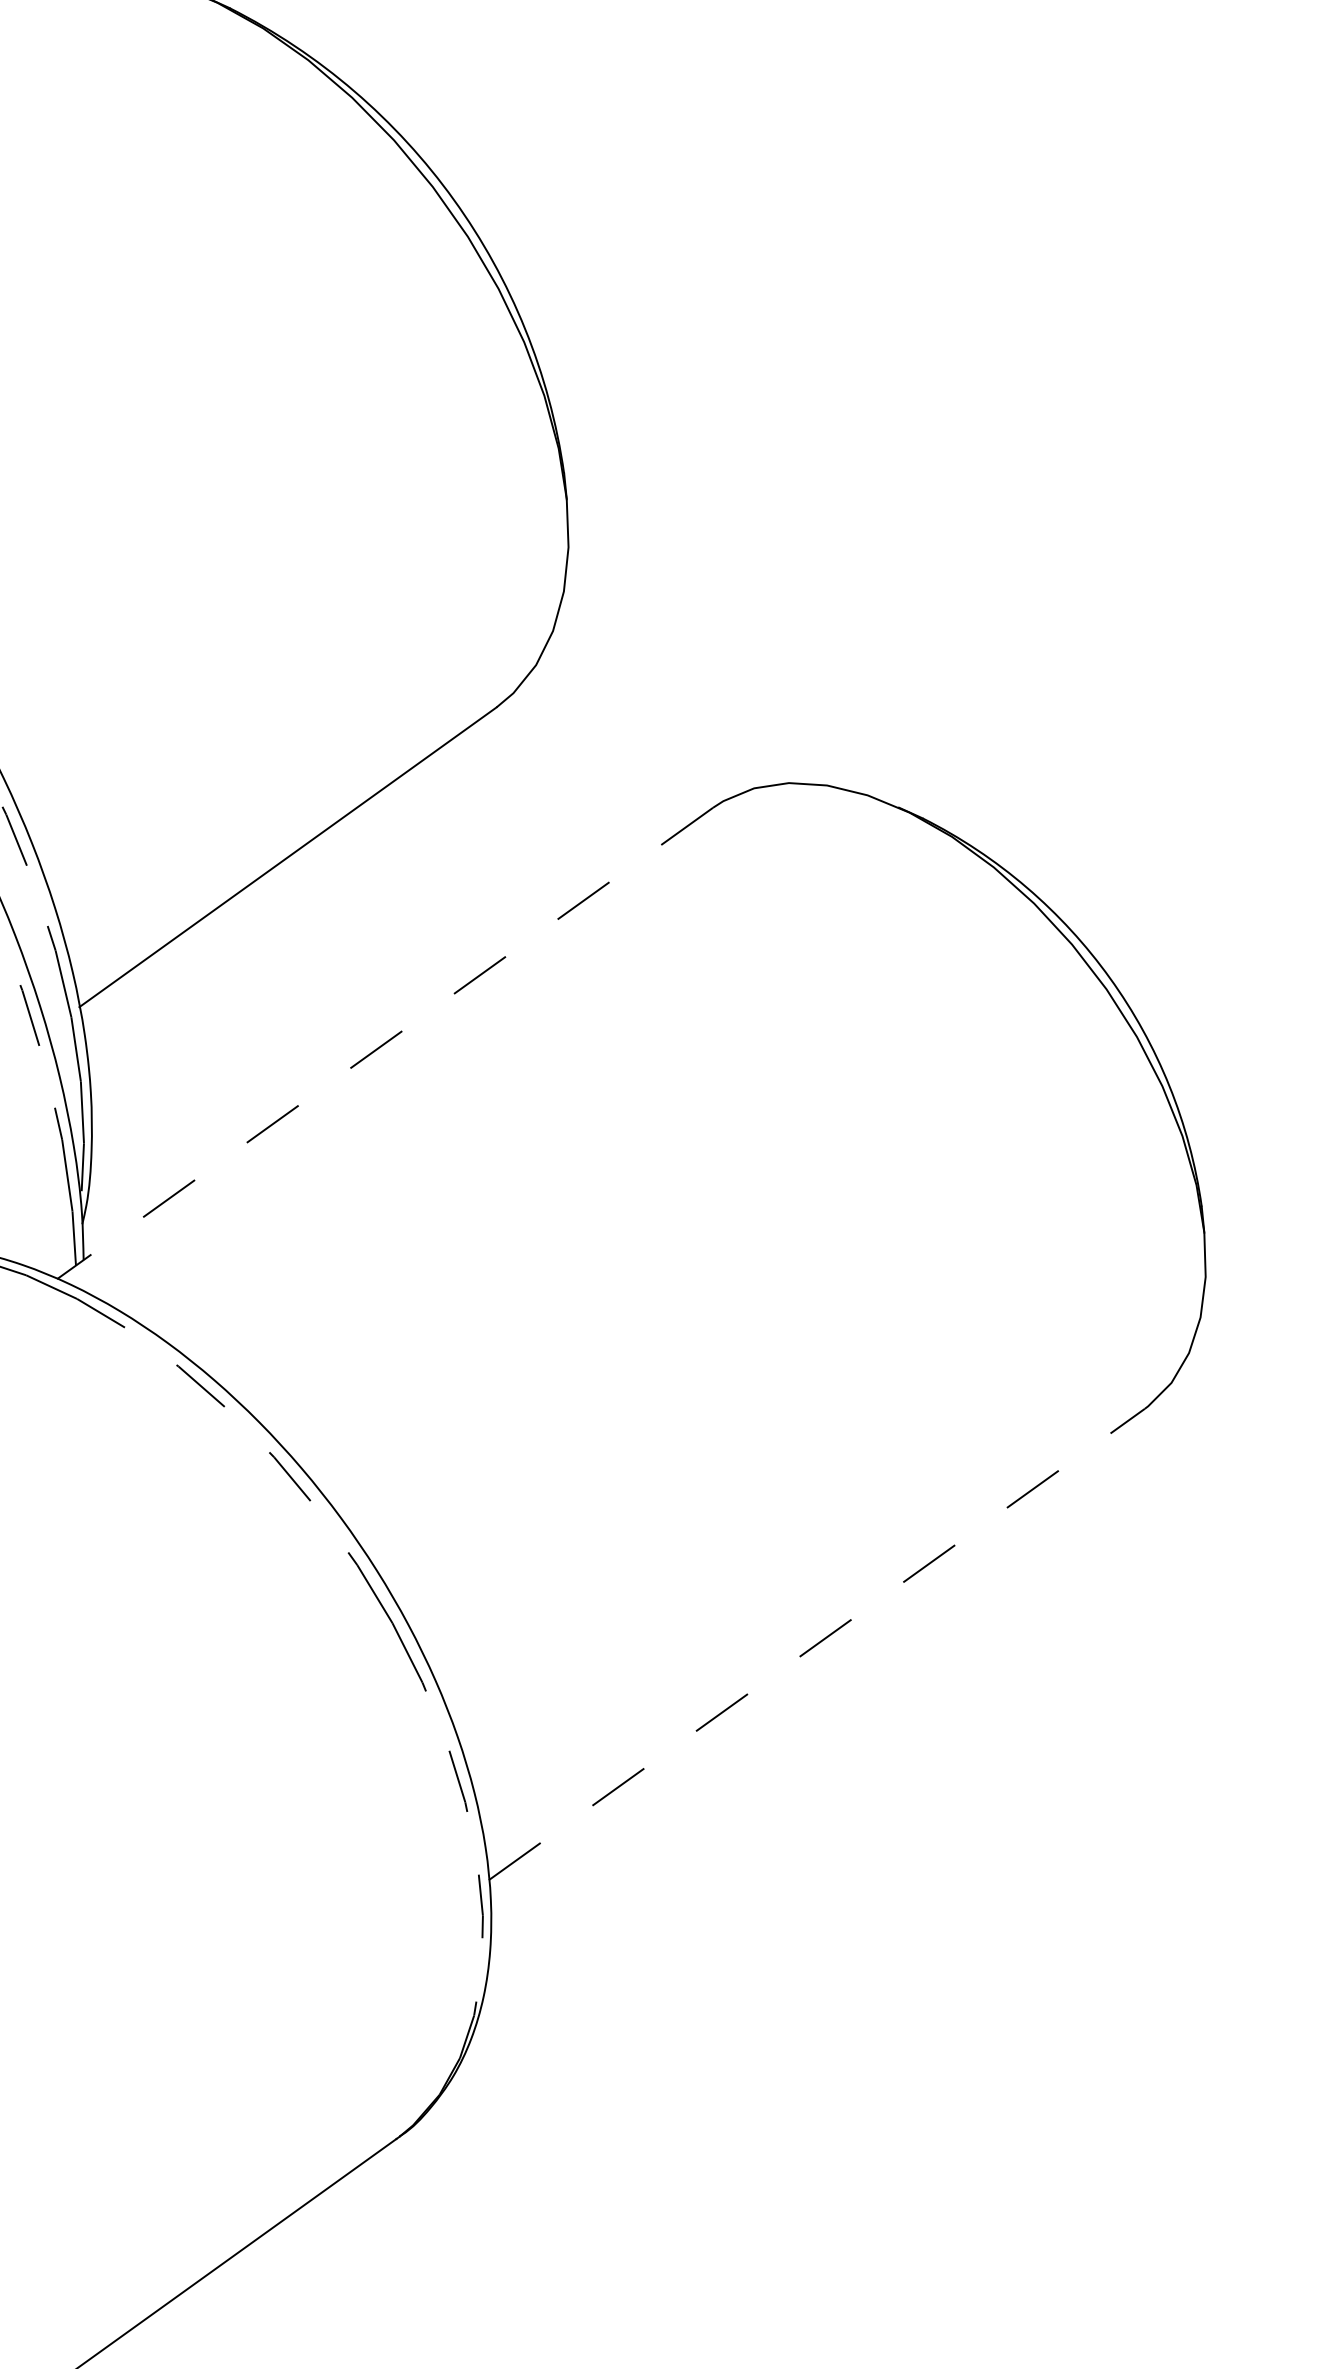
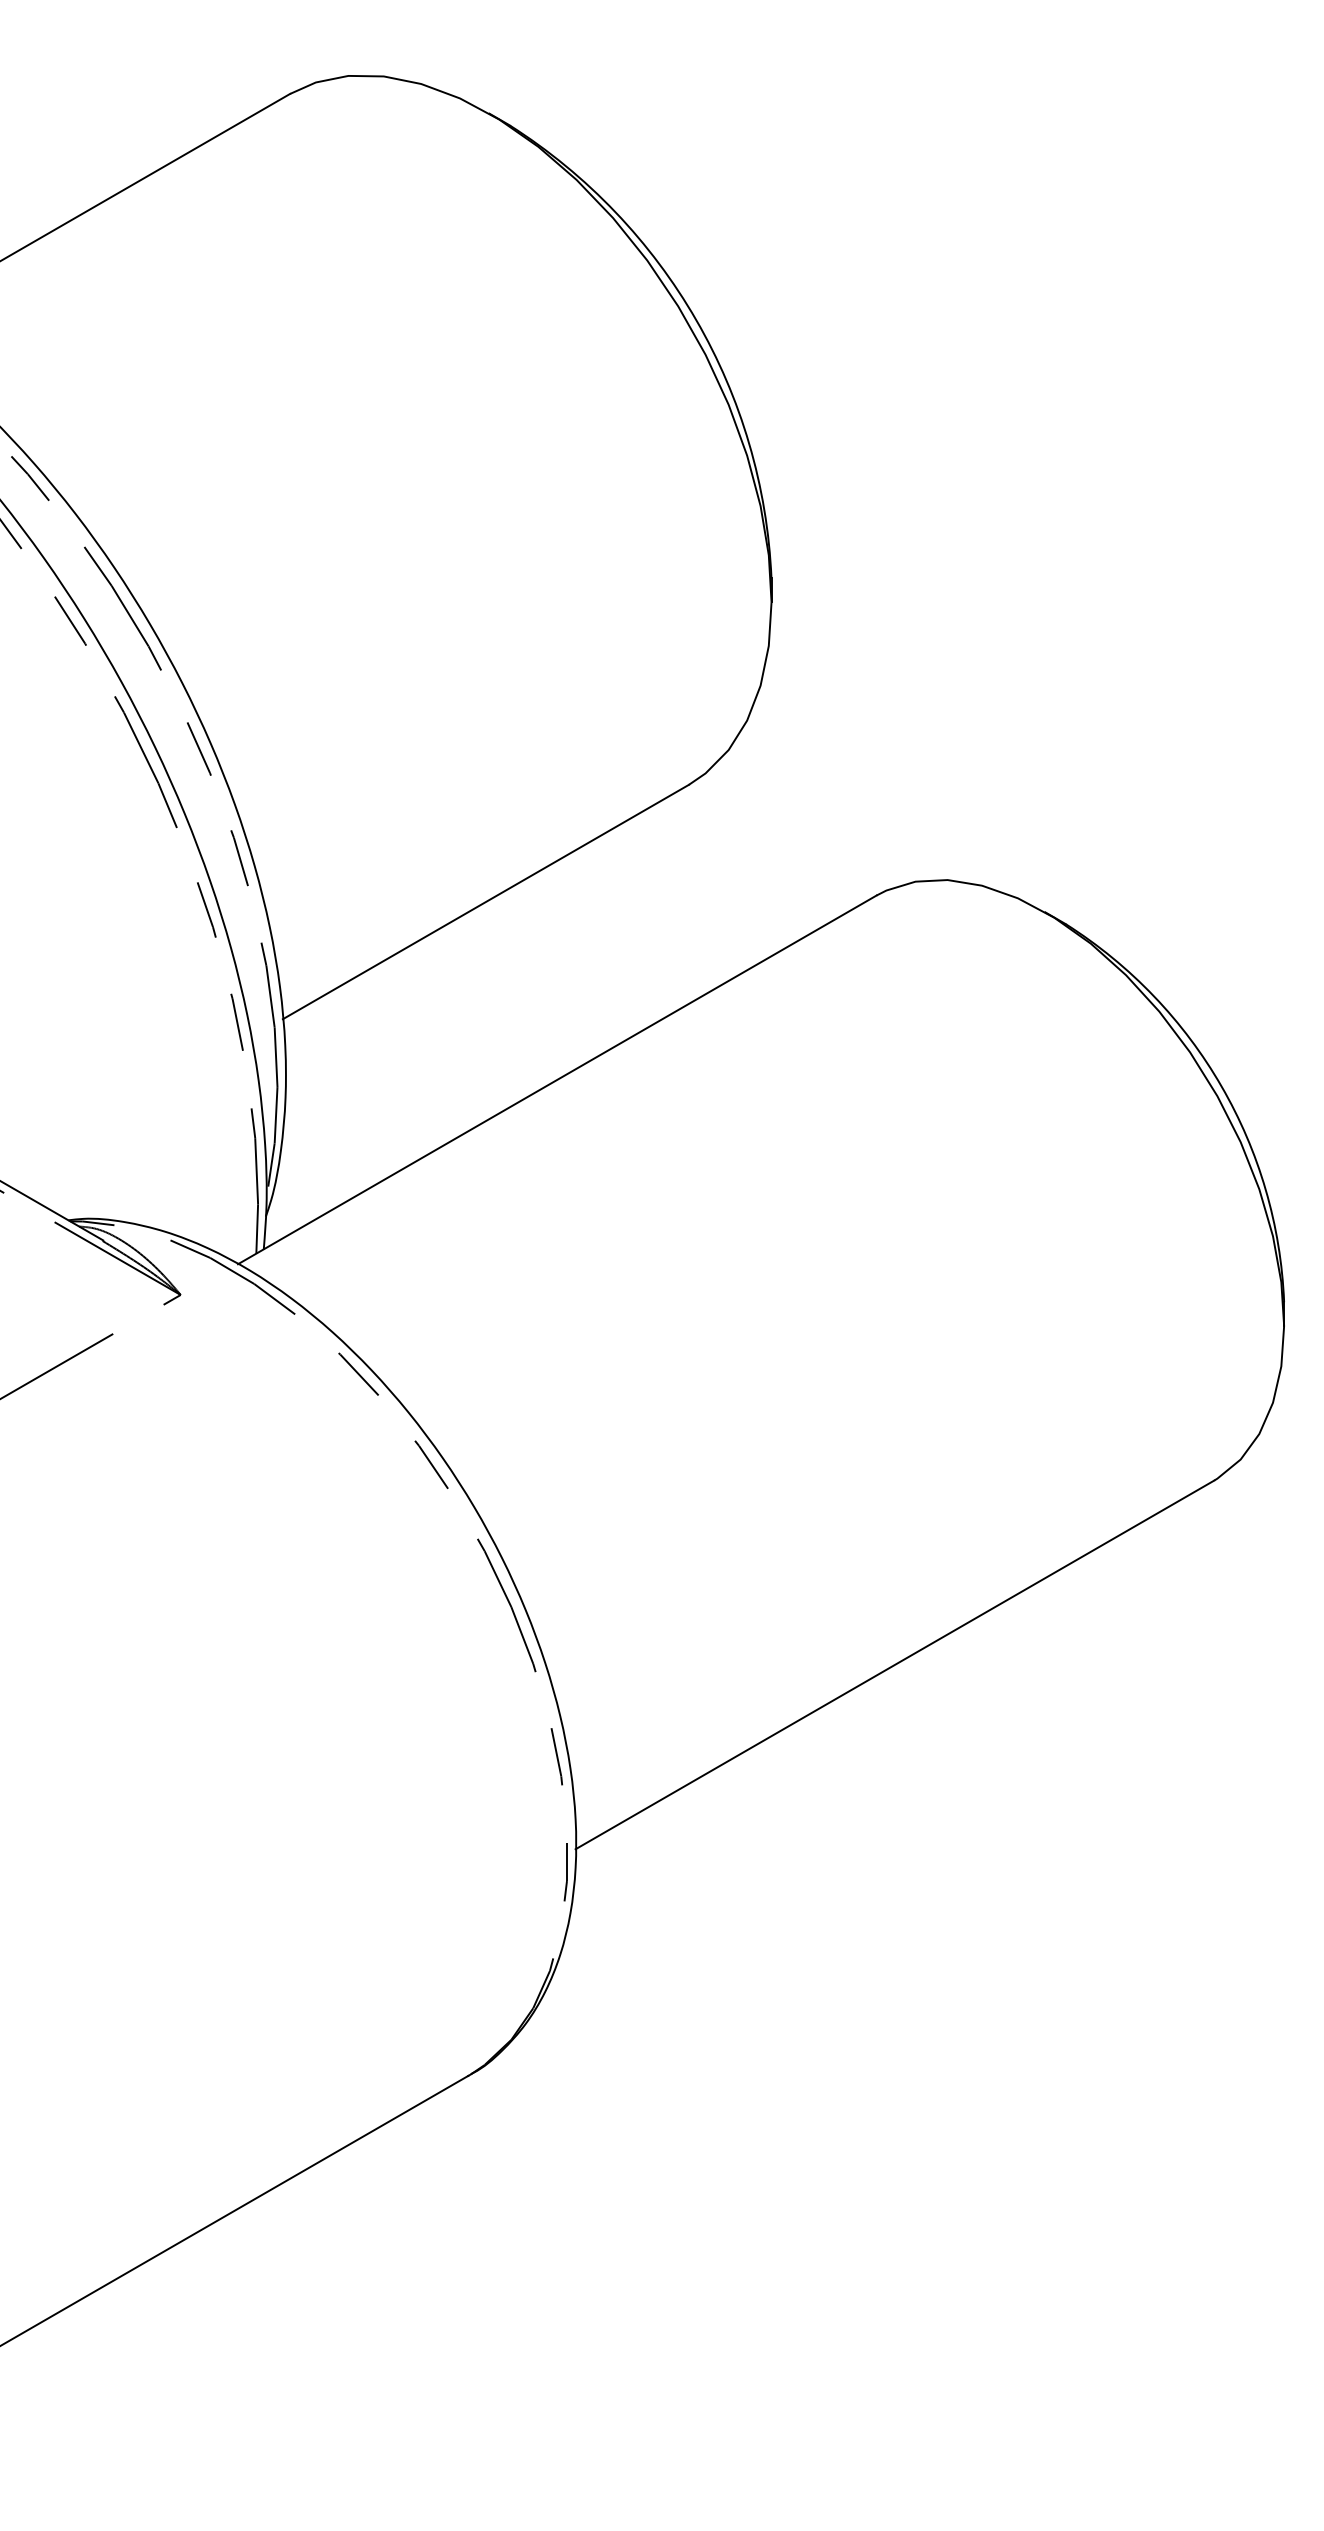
line: (385, 1042) -> (557, 1079), dashed -> solid
line: (816, 1644) -> (894, 1664), dashed -> solid

